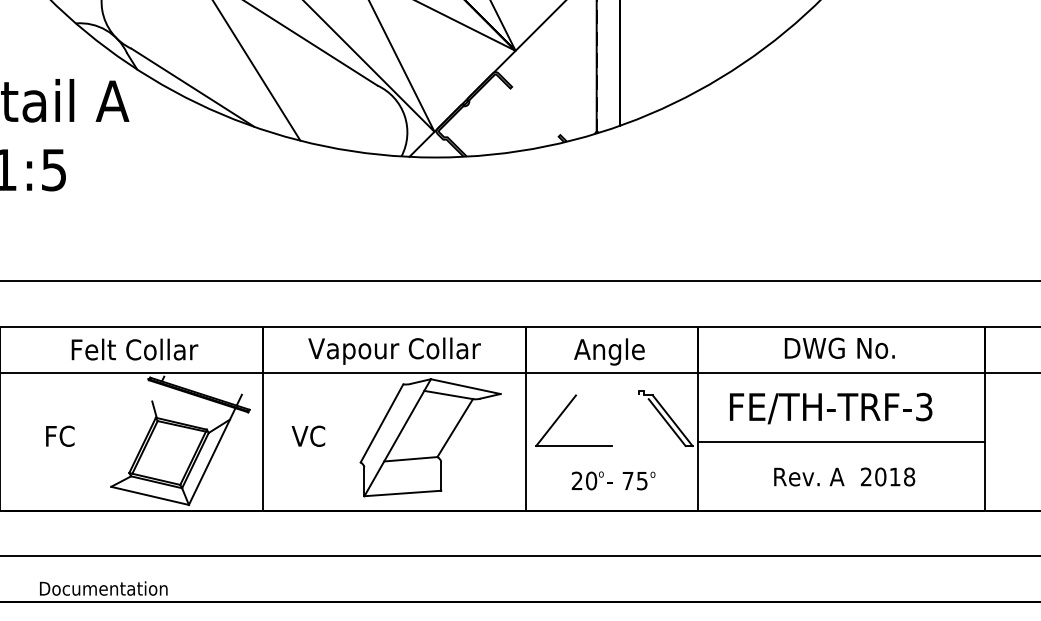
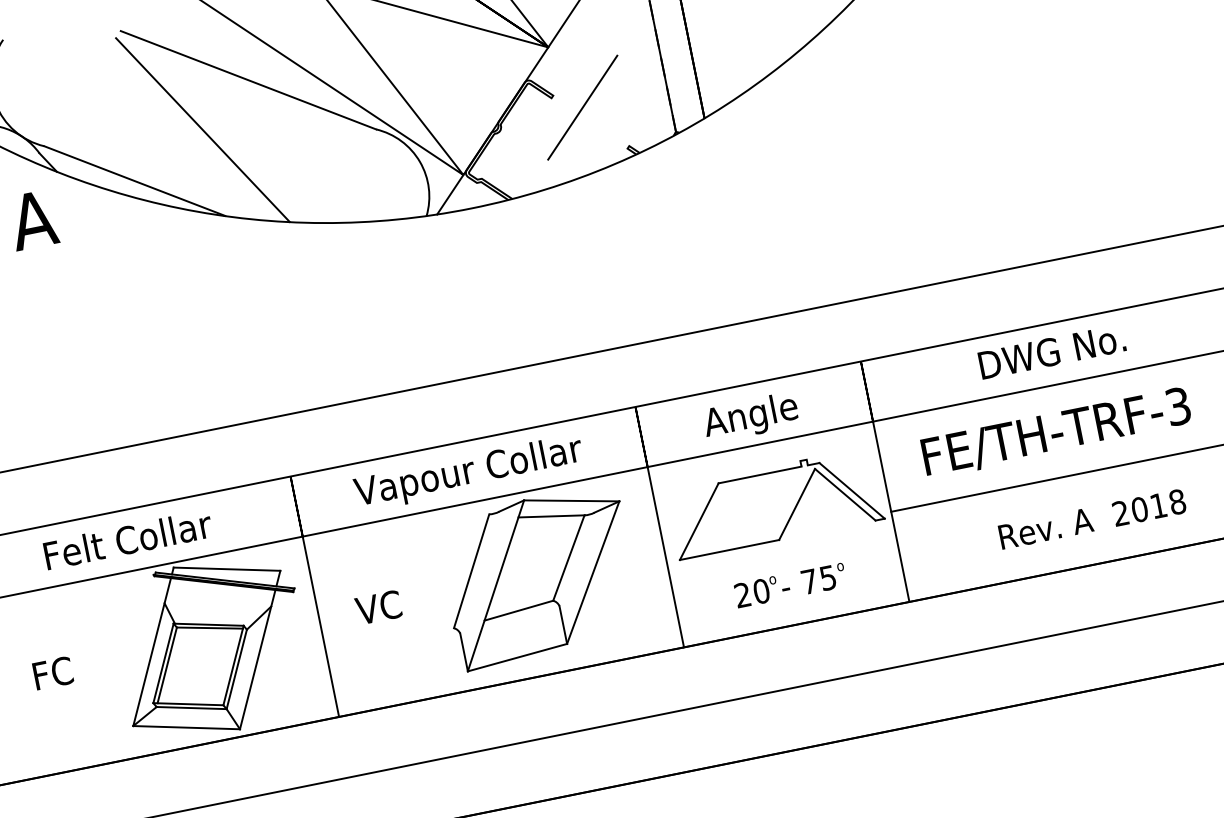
line: (531, 99) -> (582, 106), added
line: (202, 385) -> (226, 569), added
line: (607, 395) -> (759, 475), added
line: (630, 422) -> (797, 504), added
line: (135, 435) -> (151, 652), added
line: (470, 442) -> (592, 572), added

